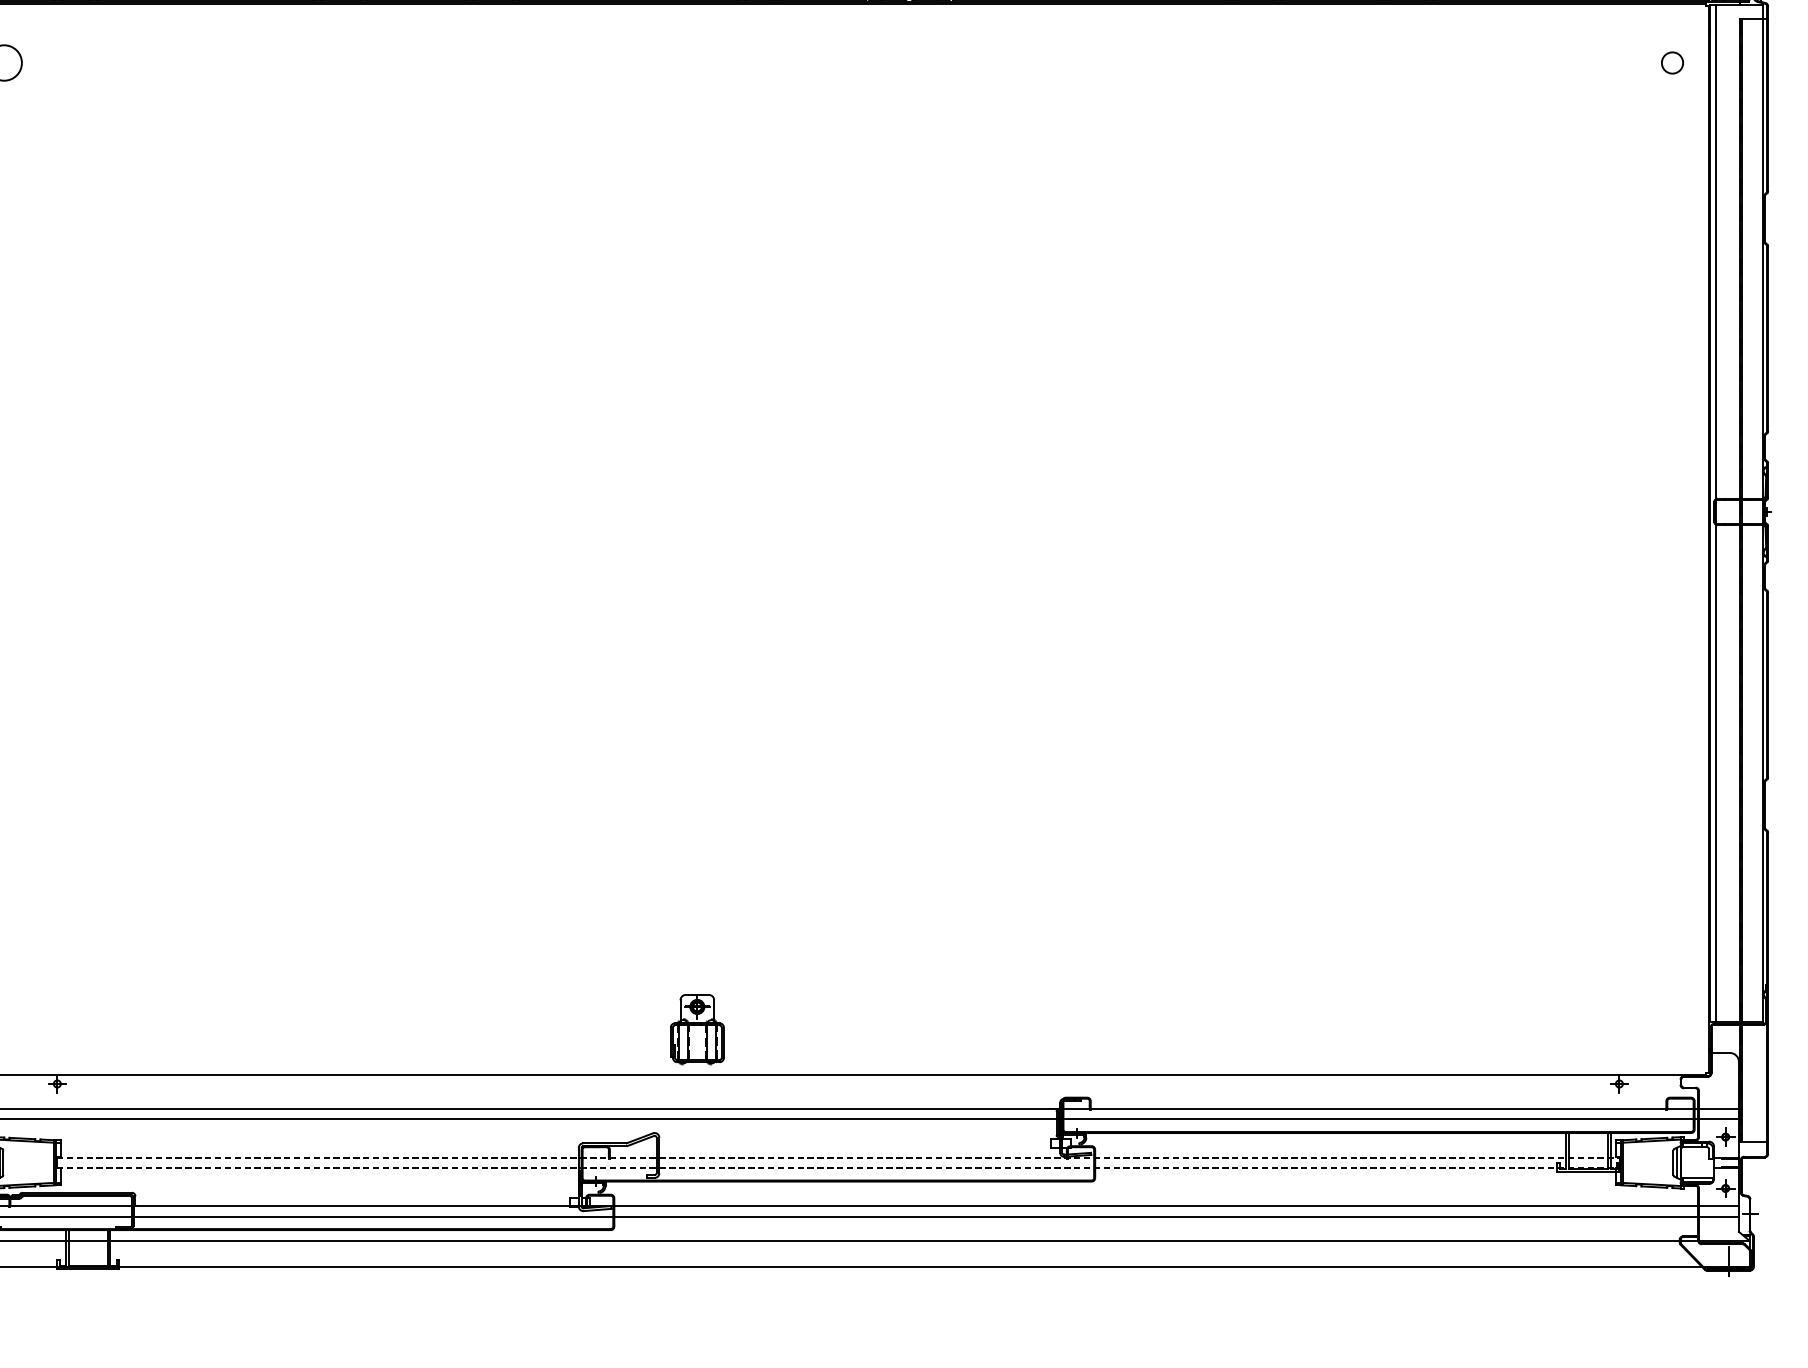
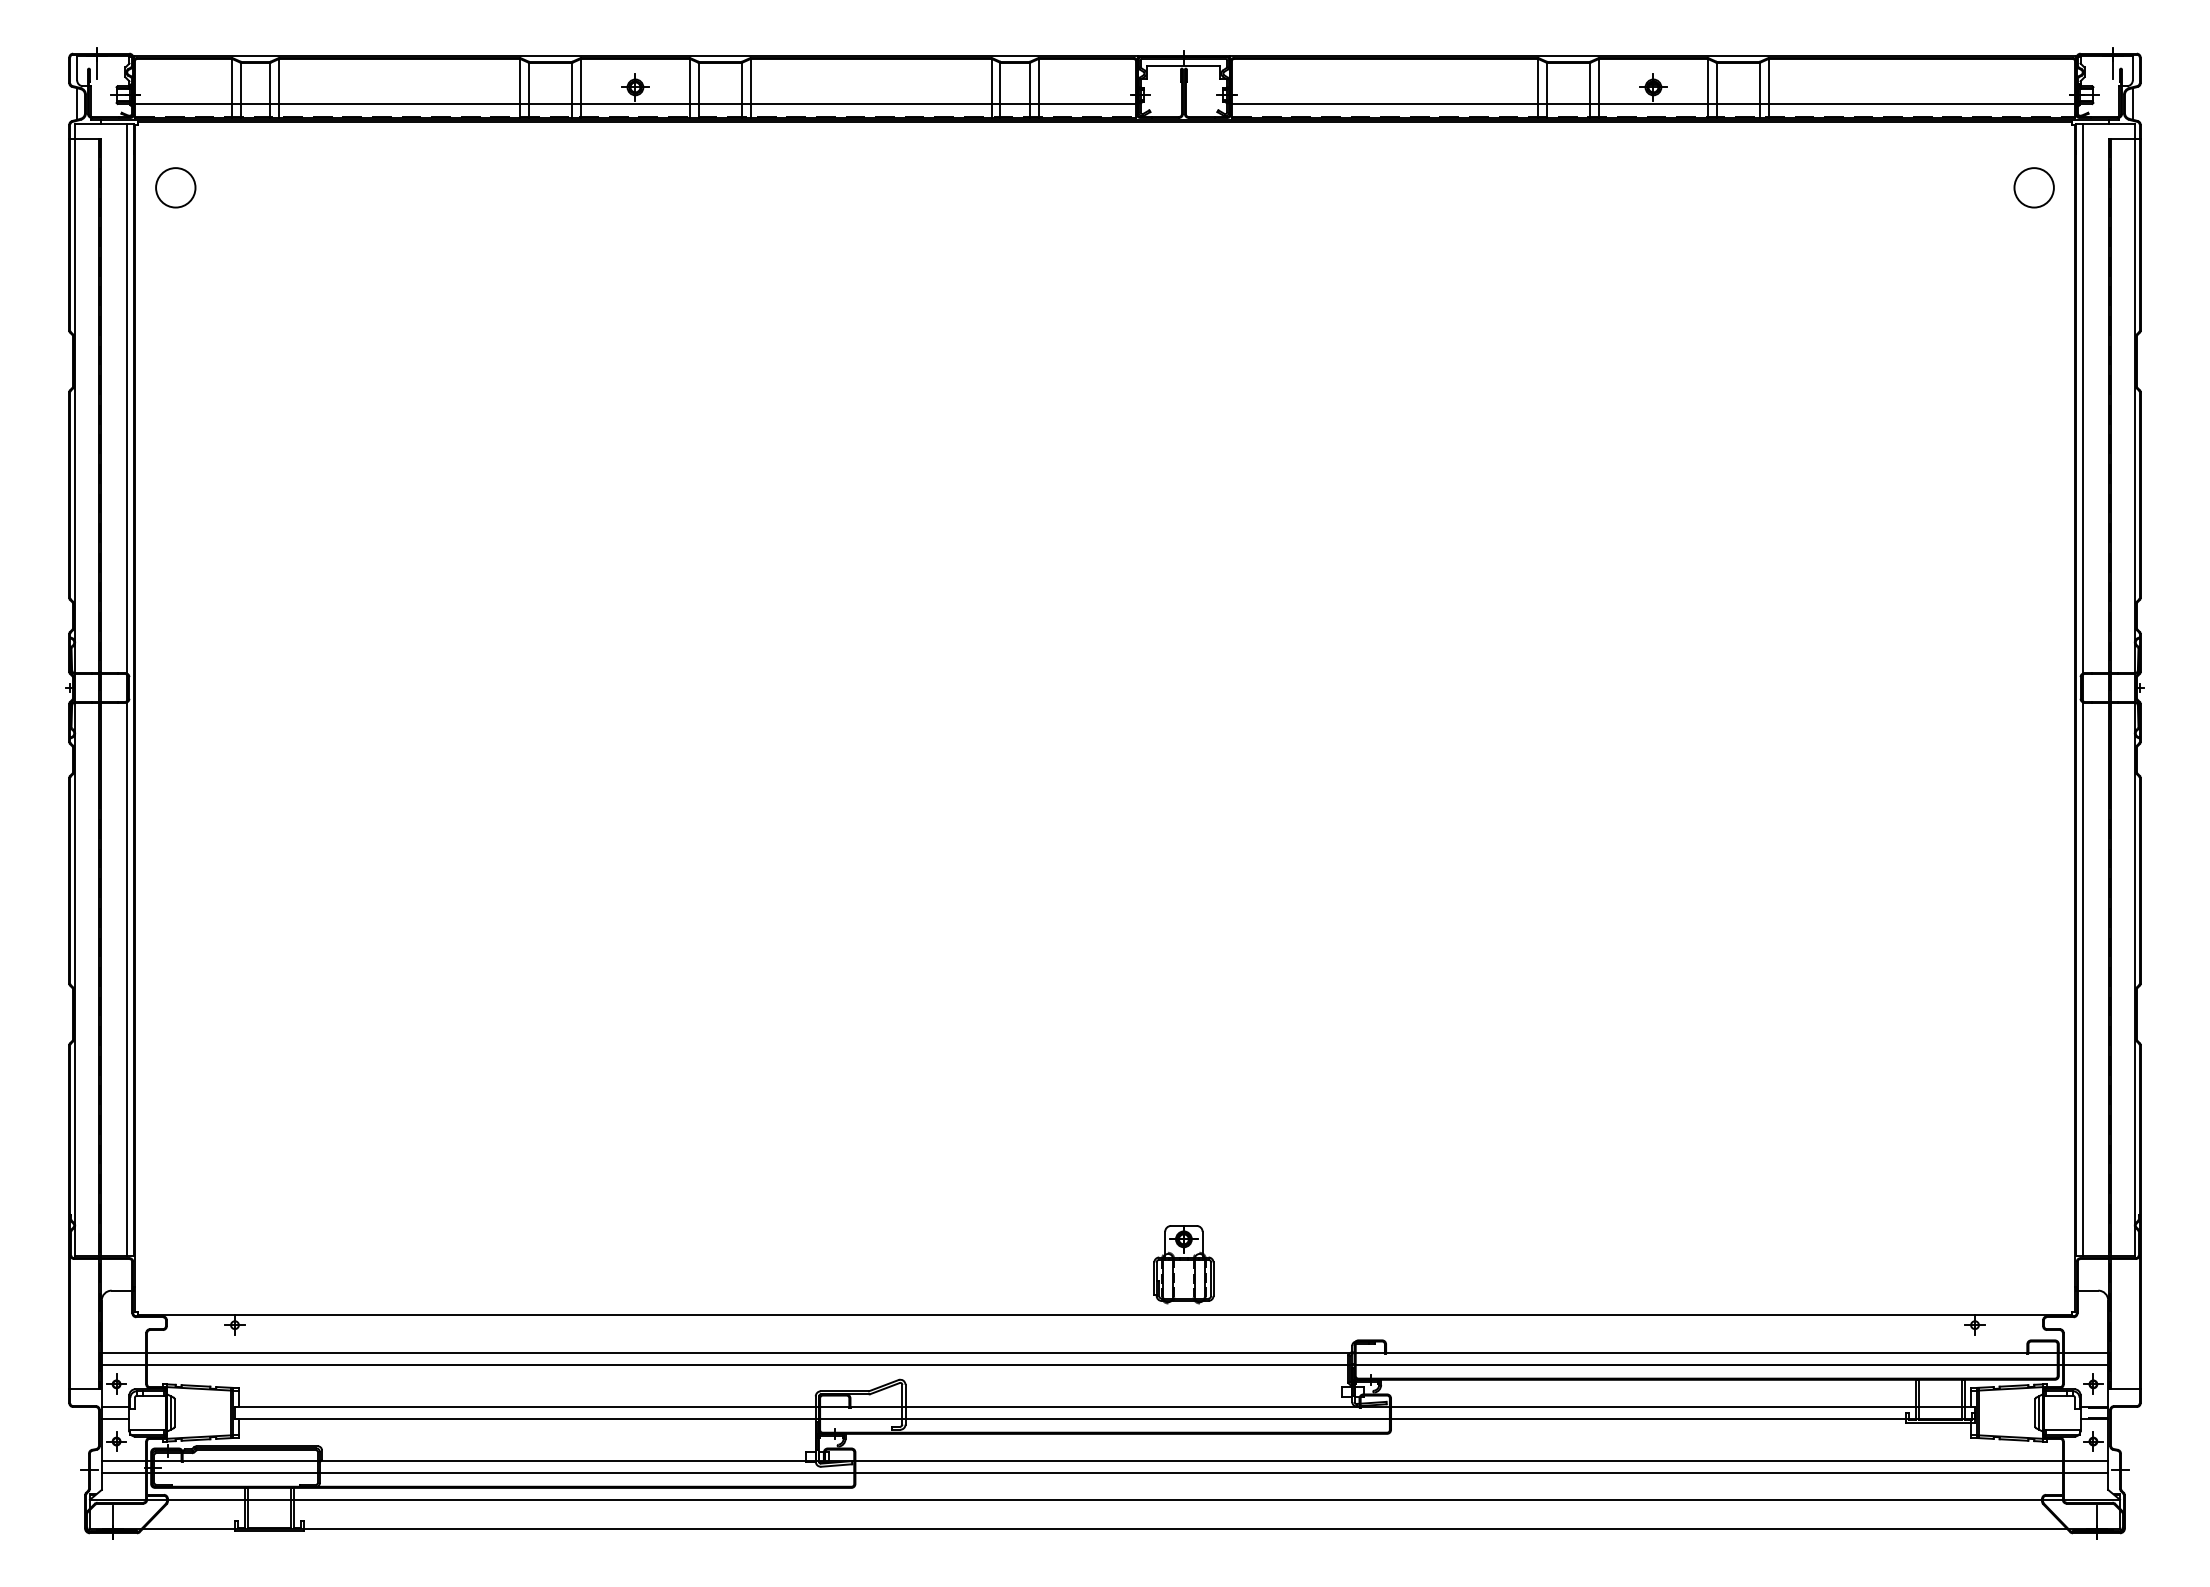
circle: (1671, 62) -> (2033, 187), size x1.67
part: (696, 1029) -> (1183, 1264), moved
line: (838, 1157) -> (1105, 1407), dashed -> solid
line: (838, 1167) -> (1105, 1418), dashed -> solid

